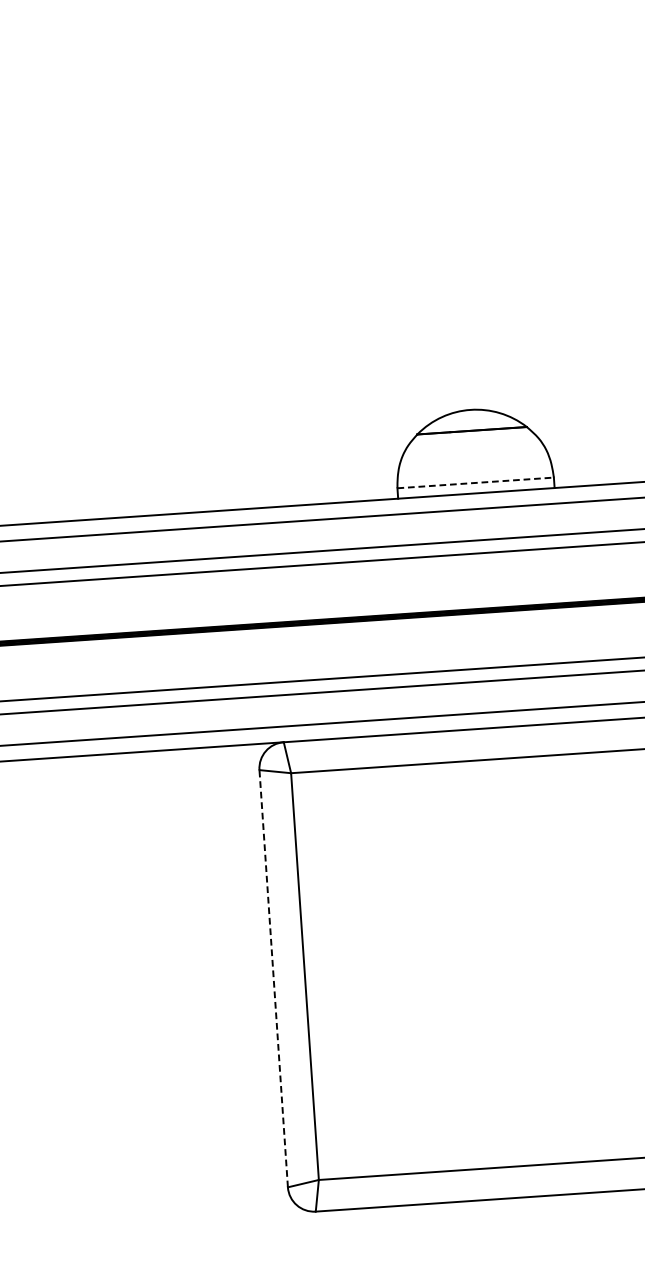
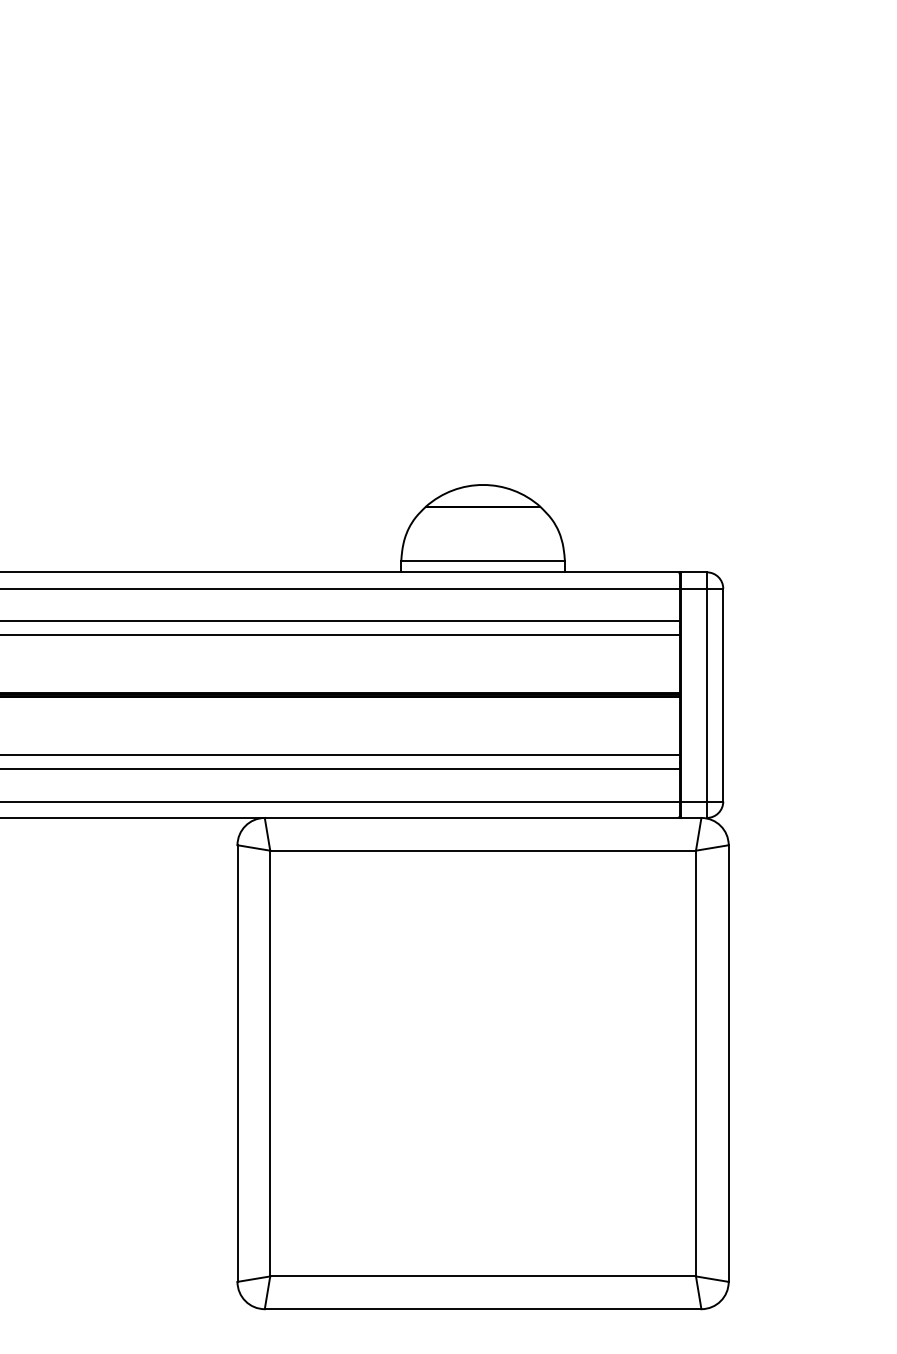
line: (476, 482) -> (483, 561), dashed -> solid
line: (273, 978) -> (237, 1063), dashed -> solid

